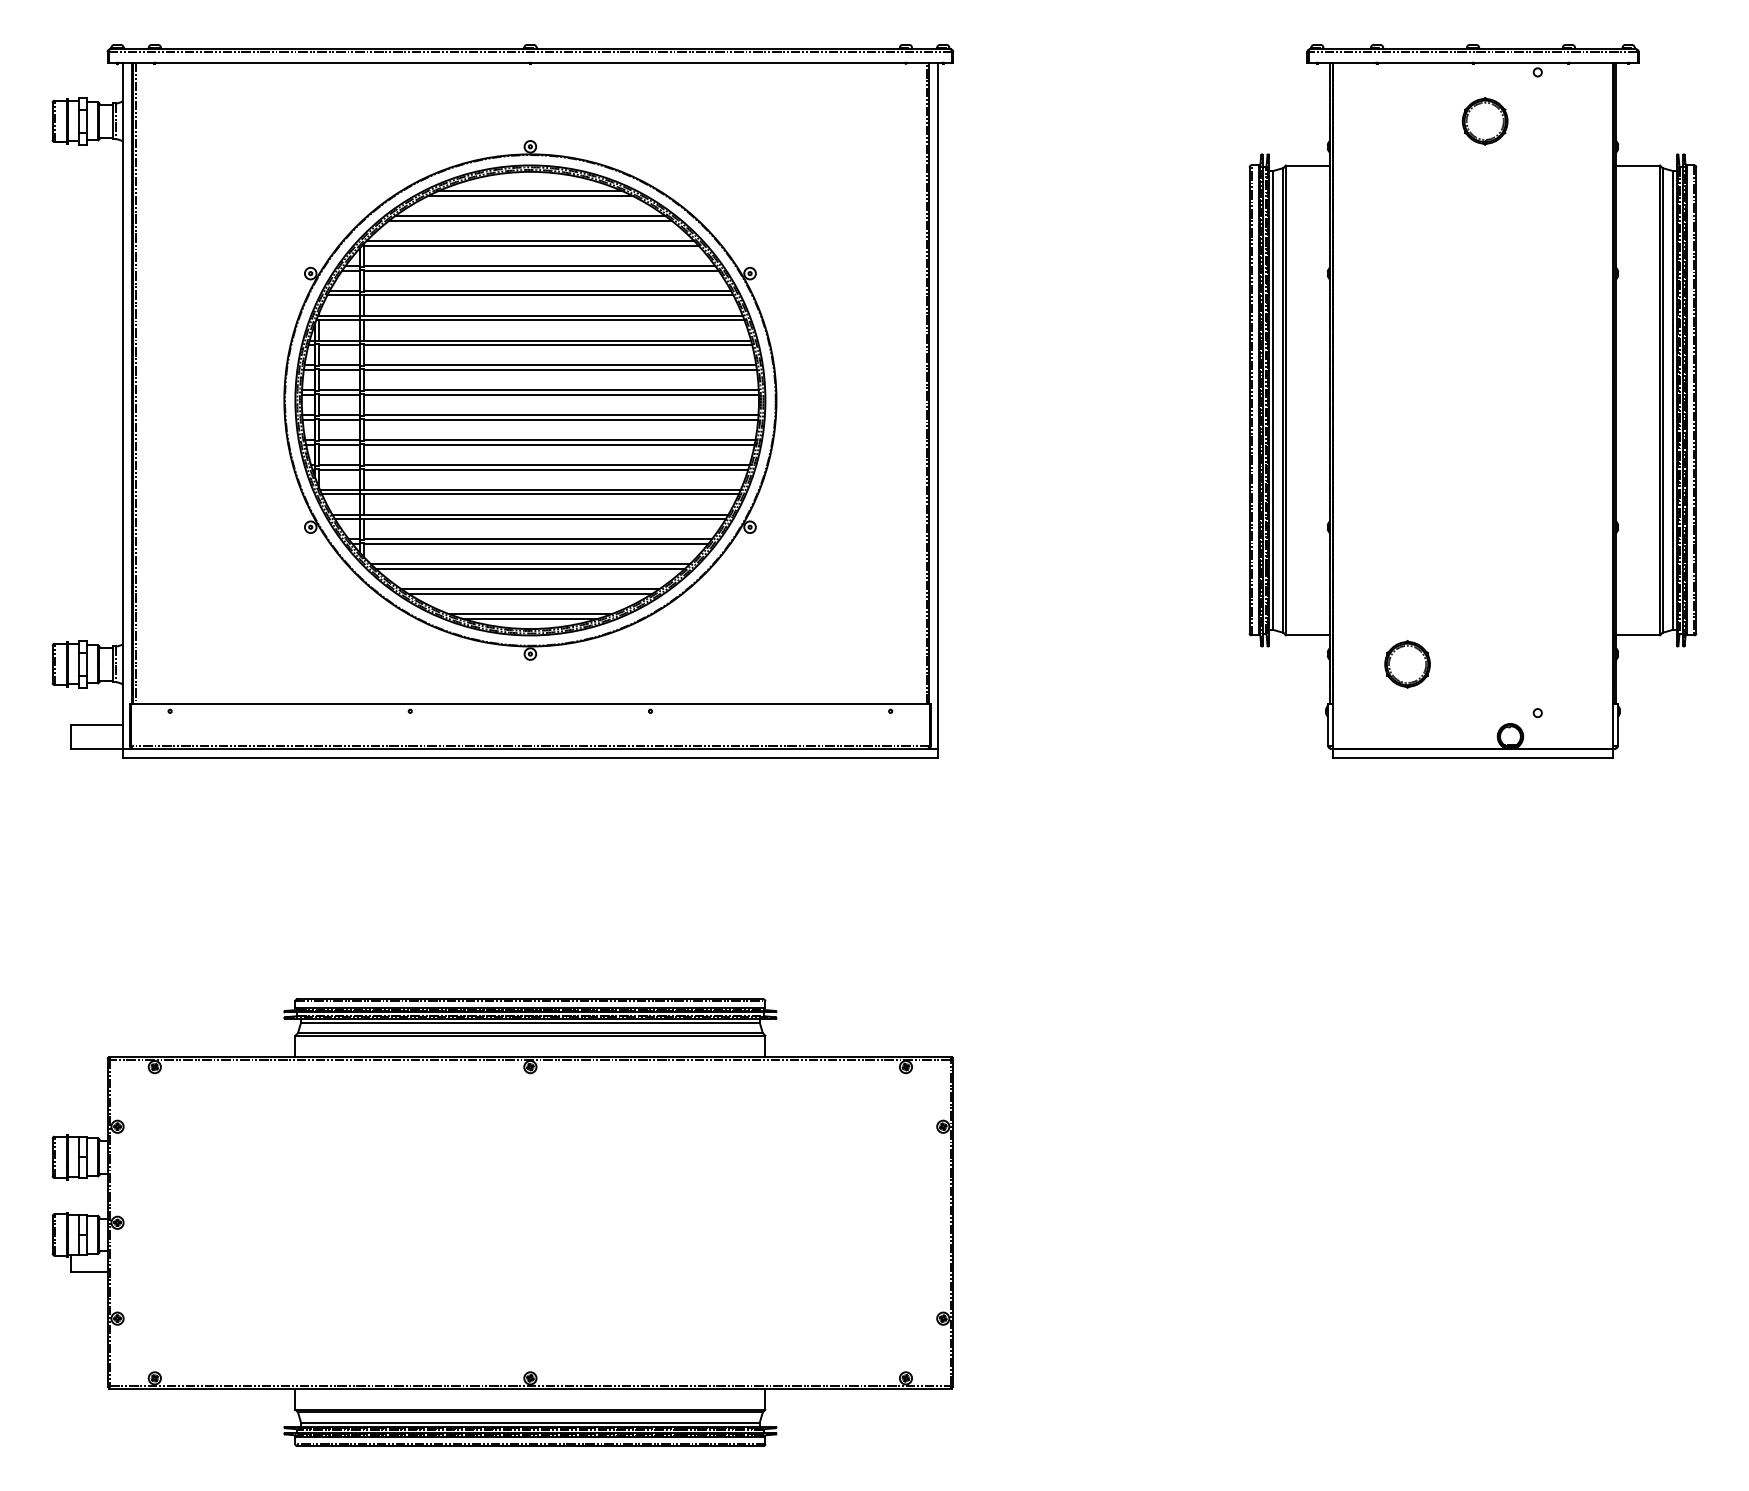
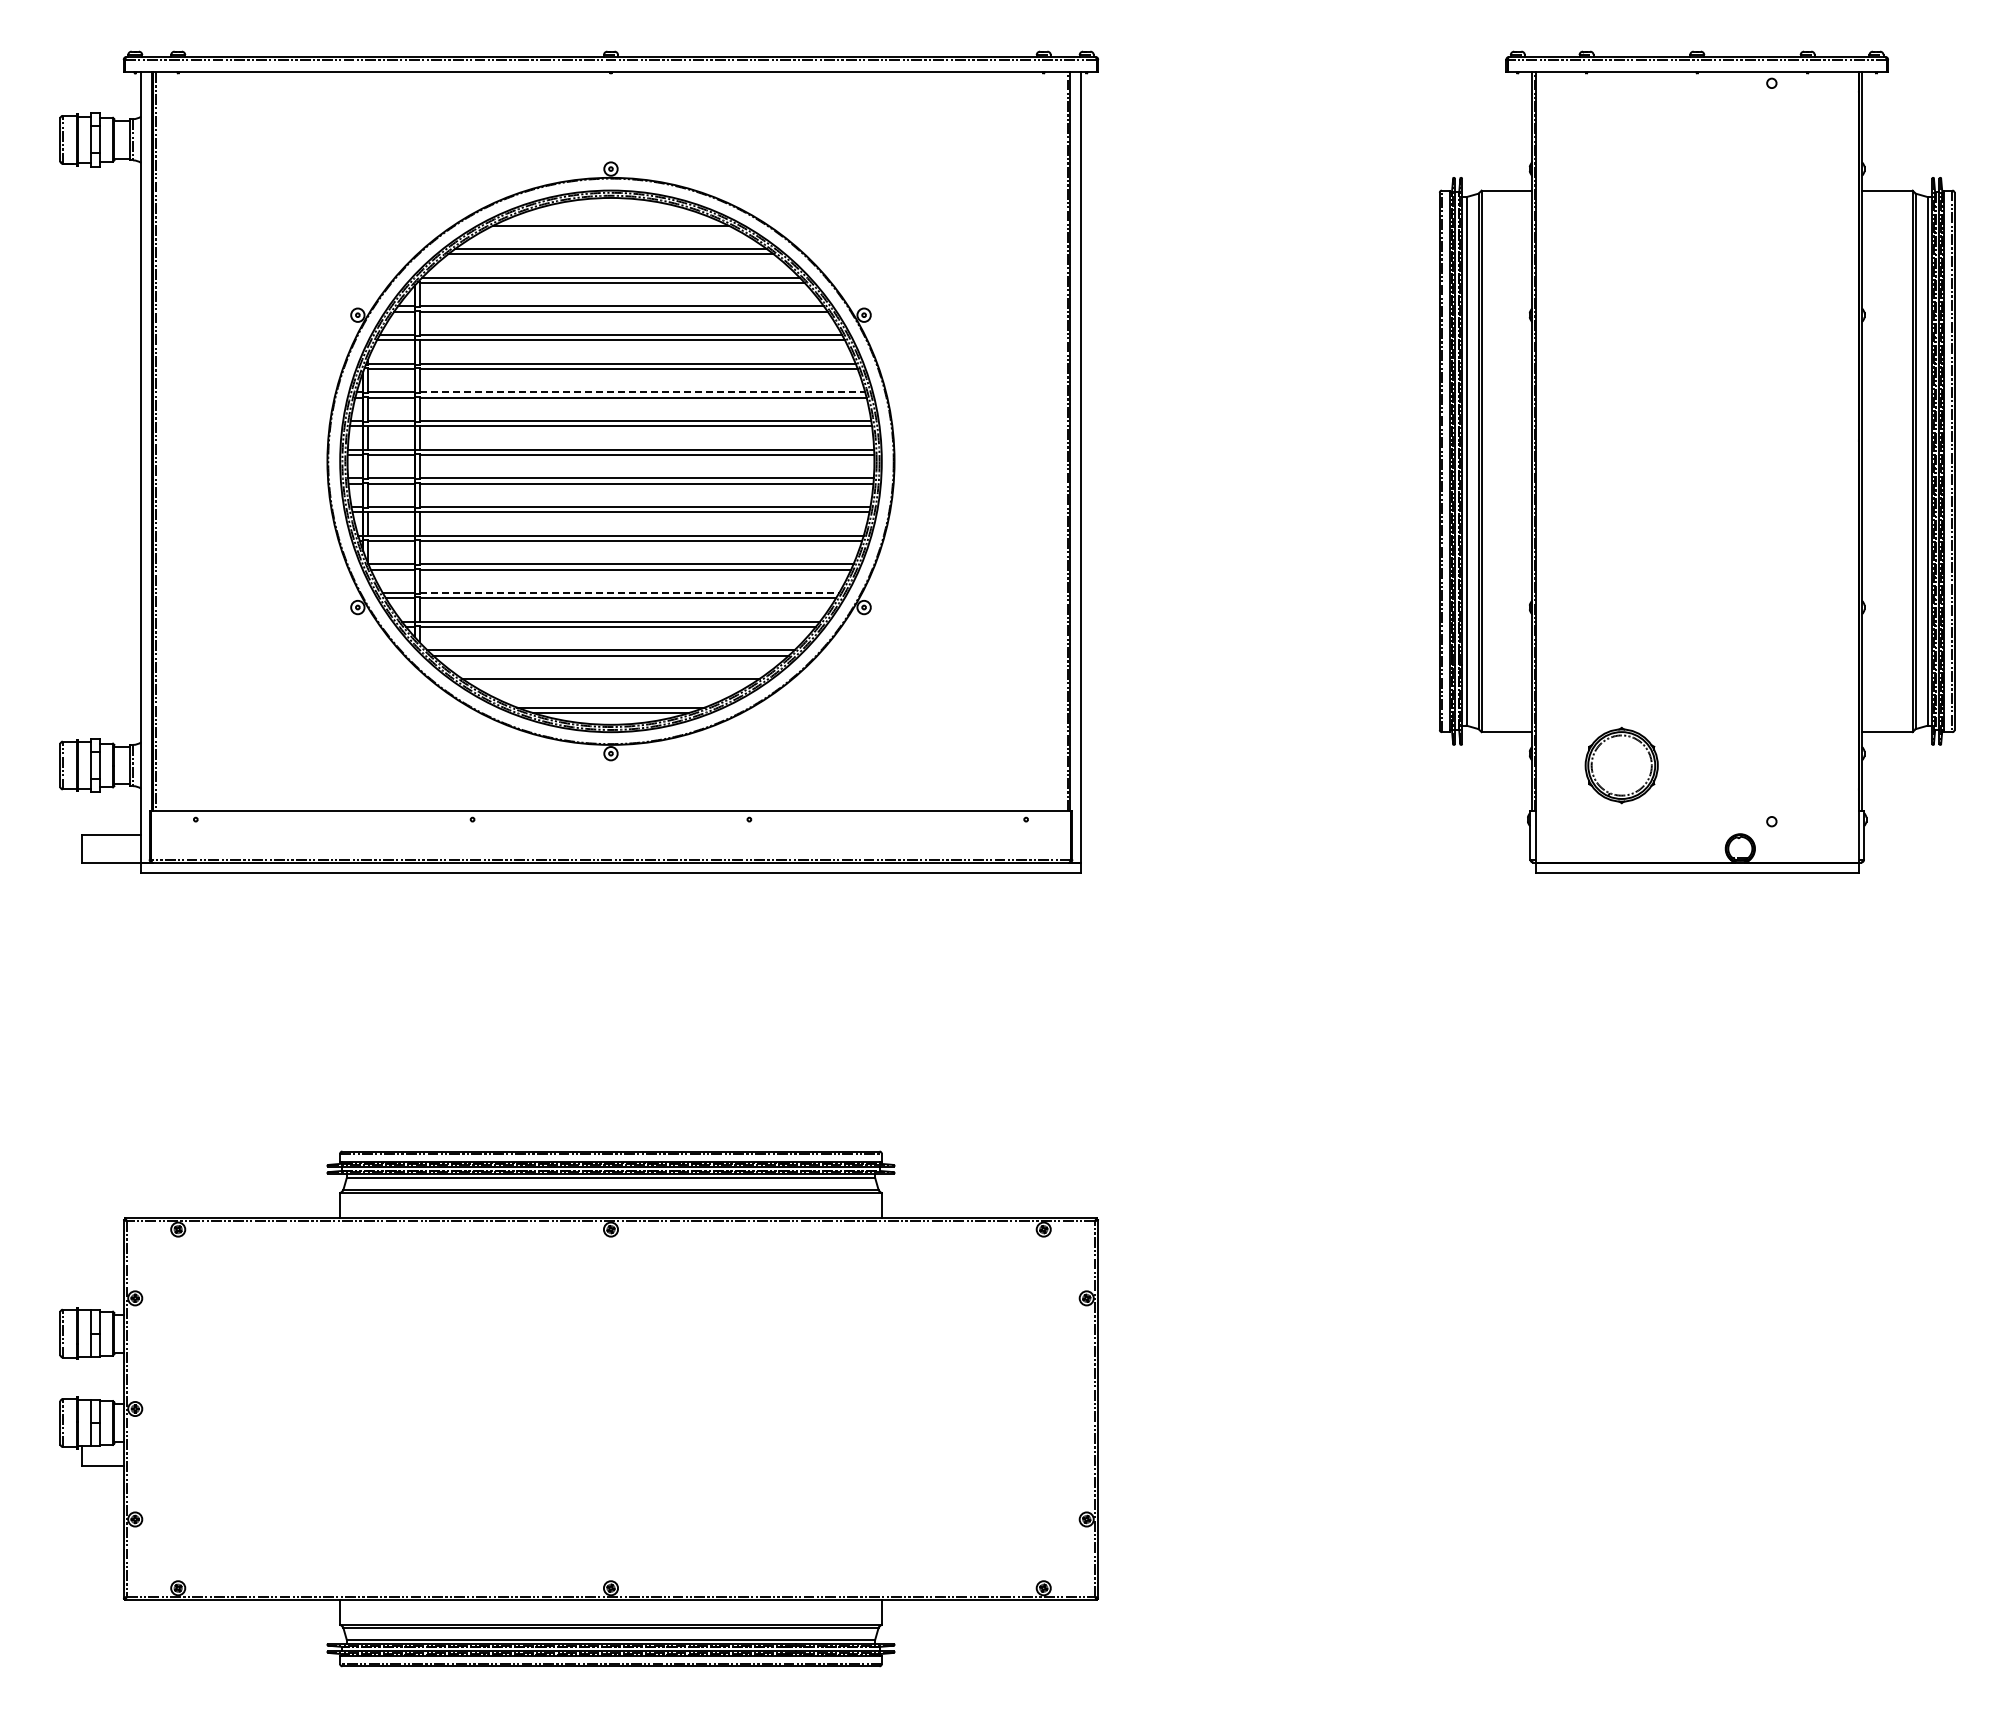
part: (1484, 121) -> (1710, 139), removed
line: (529, 191) -> (610, 220), removed
line: (557, 340) -> (642, 392), solid -> dashed
line: (546, 514) -> (629, 592), solid -> dashed
line: (529, 594) -> (610, 684), removed
part: (1407, 664) -> (1621, 765), size x1.4

